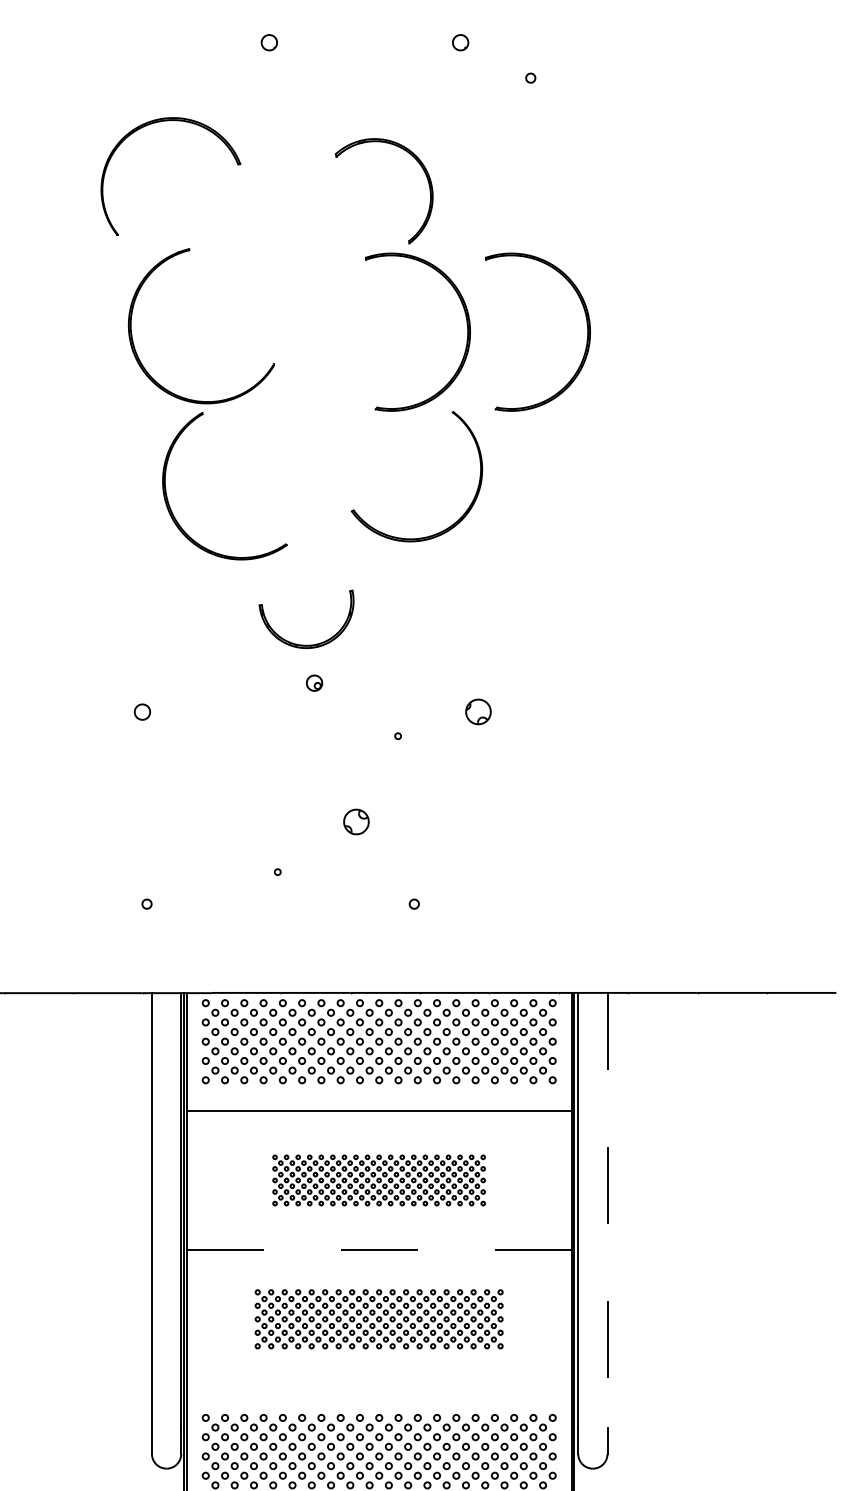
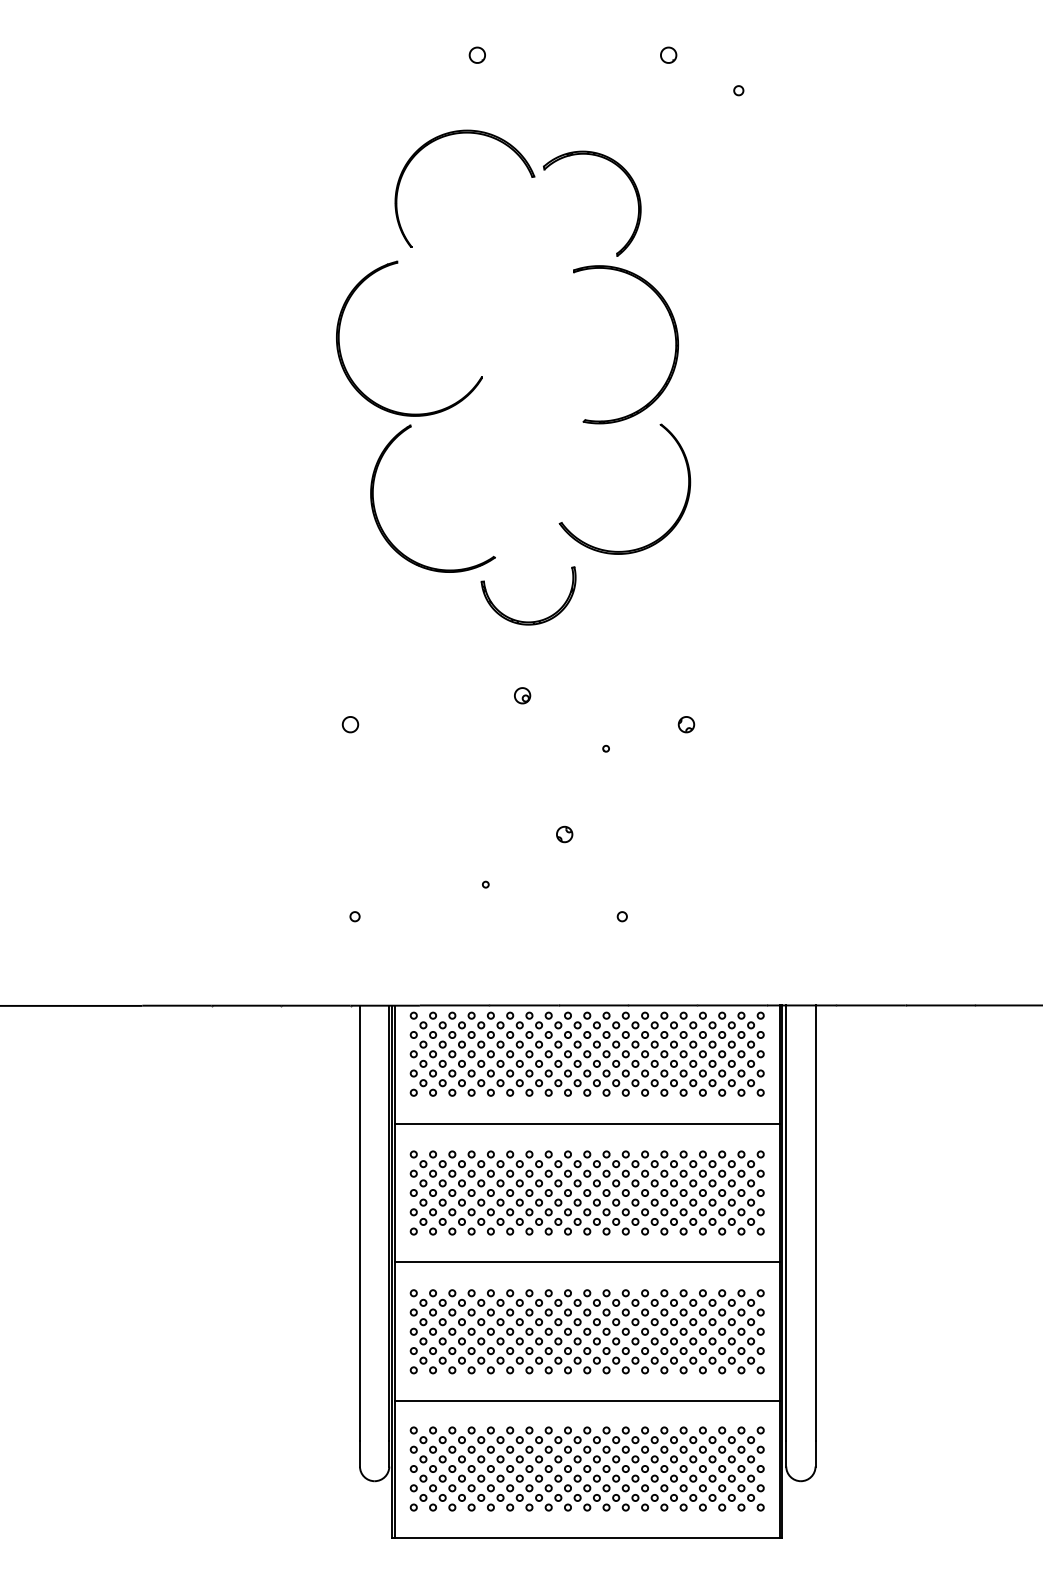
part: (163, 121) -> (457, 134), moved
part: (586, 323) -> (794, 336), removed
part: (299, 643) -> (521, 620), moved
part: (478, 711) -> (686, 724), size x0.62
part: (356, 821) -> (564, 834), size x0.62
part: (378, 1179) -> (586, 1192), size x1.67
line: (607, 1210) -> (815, 1223), dashed -> solid
line: (379, 1249) -> (587, 1262), dashed -> solid
part: (378, 1318) -> (586, 1331), size x1.43
line: (379, 1388) -> (587, 1401), added

